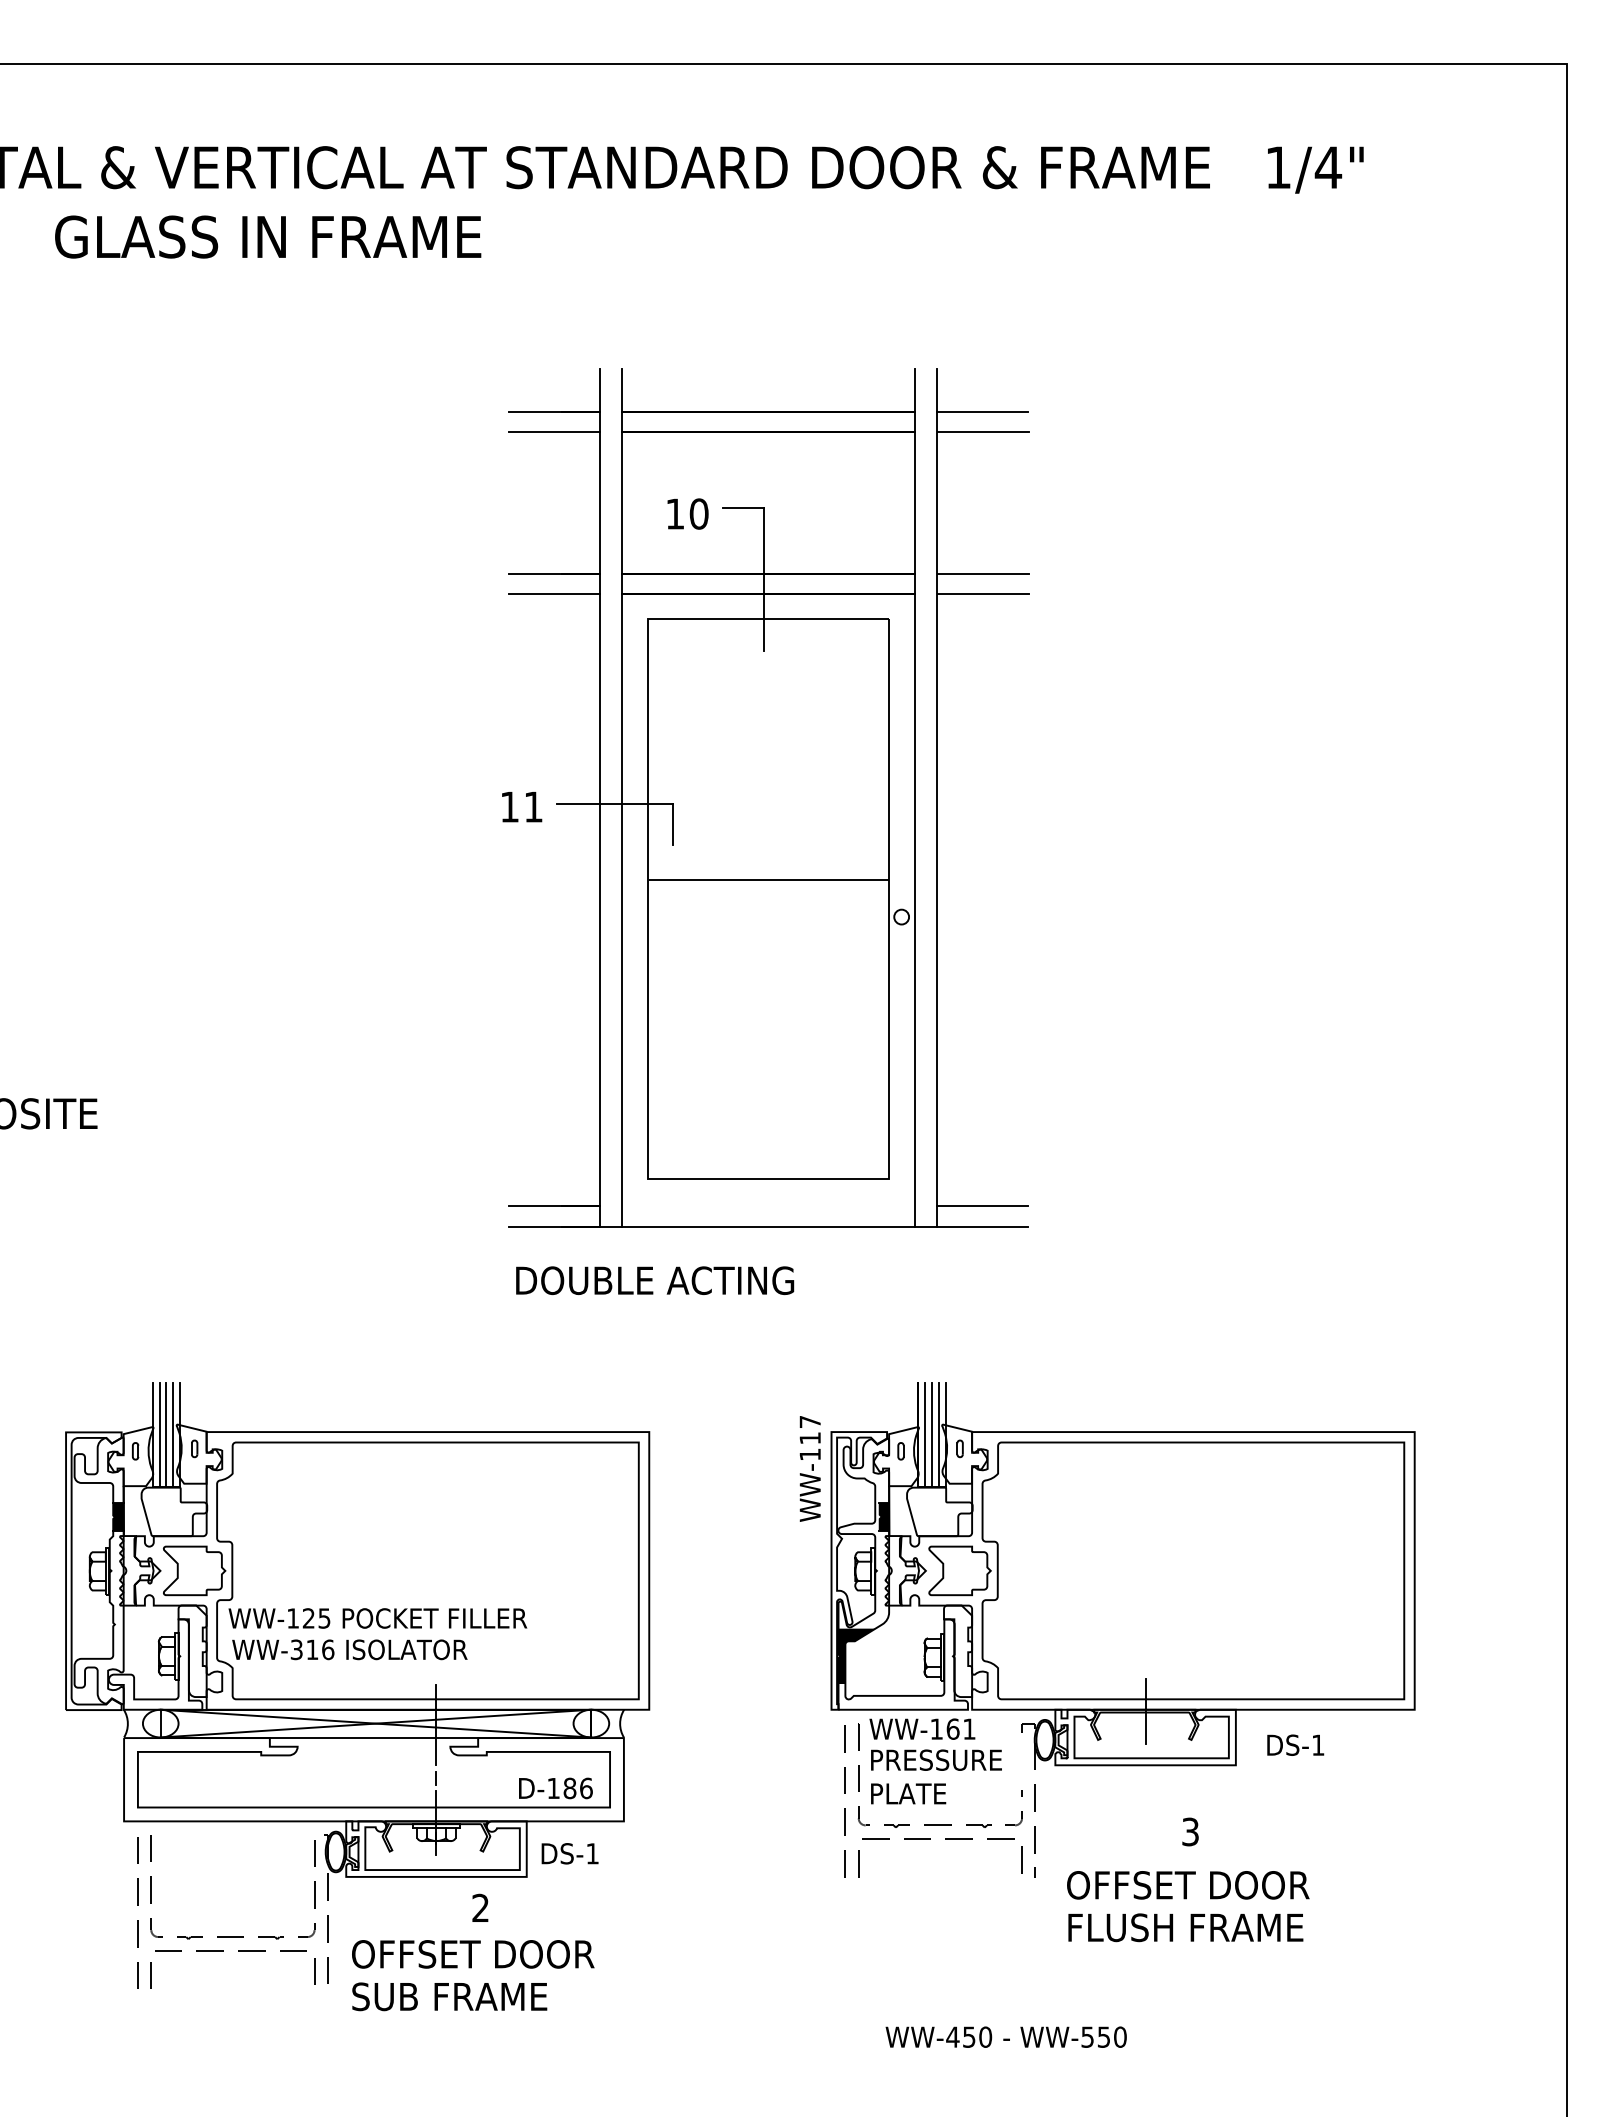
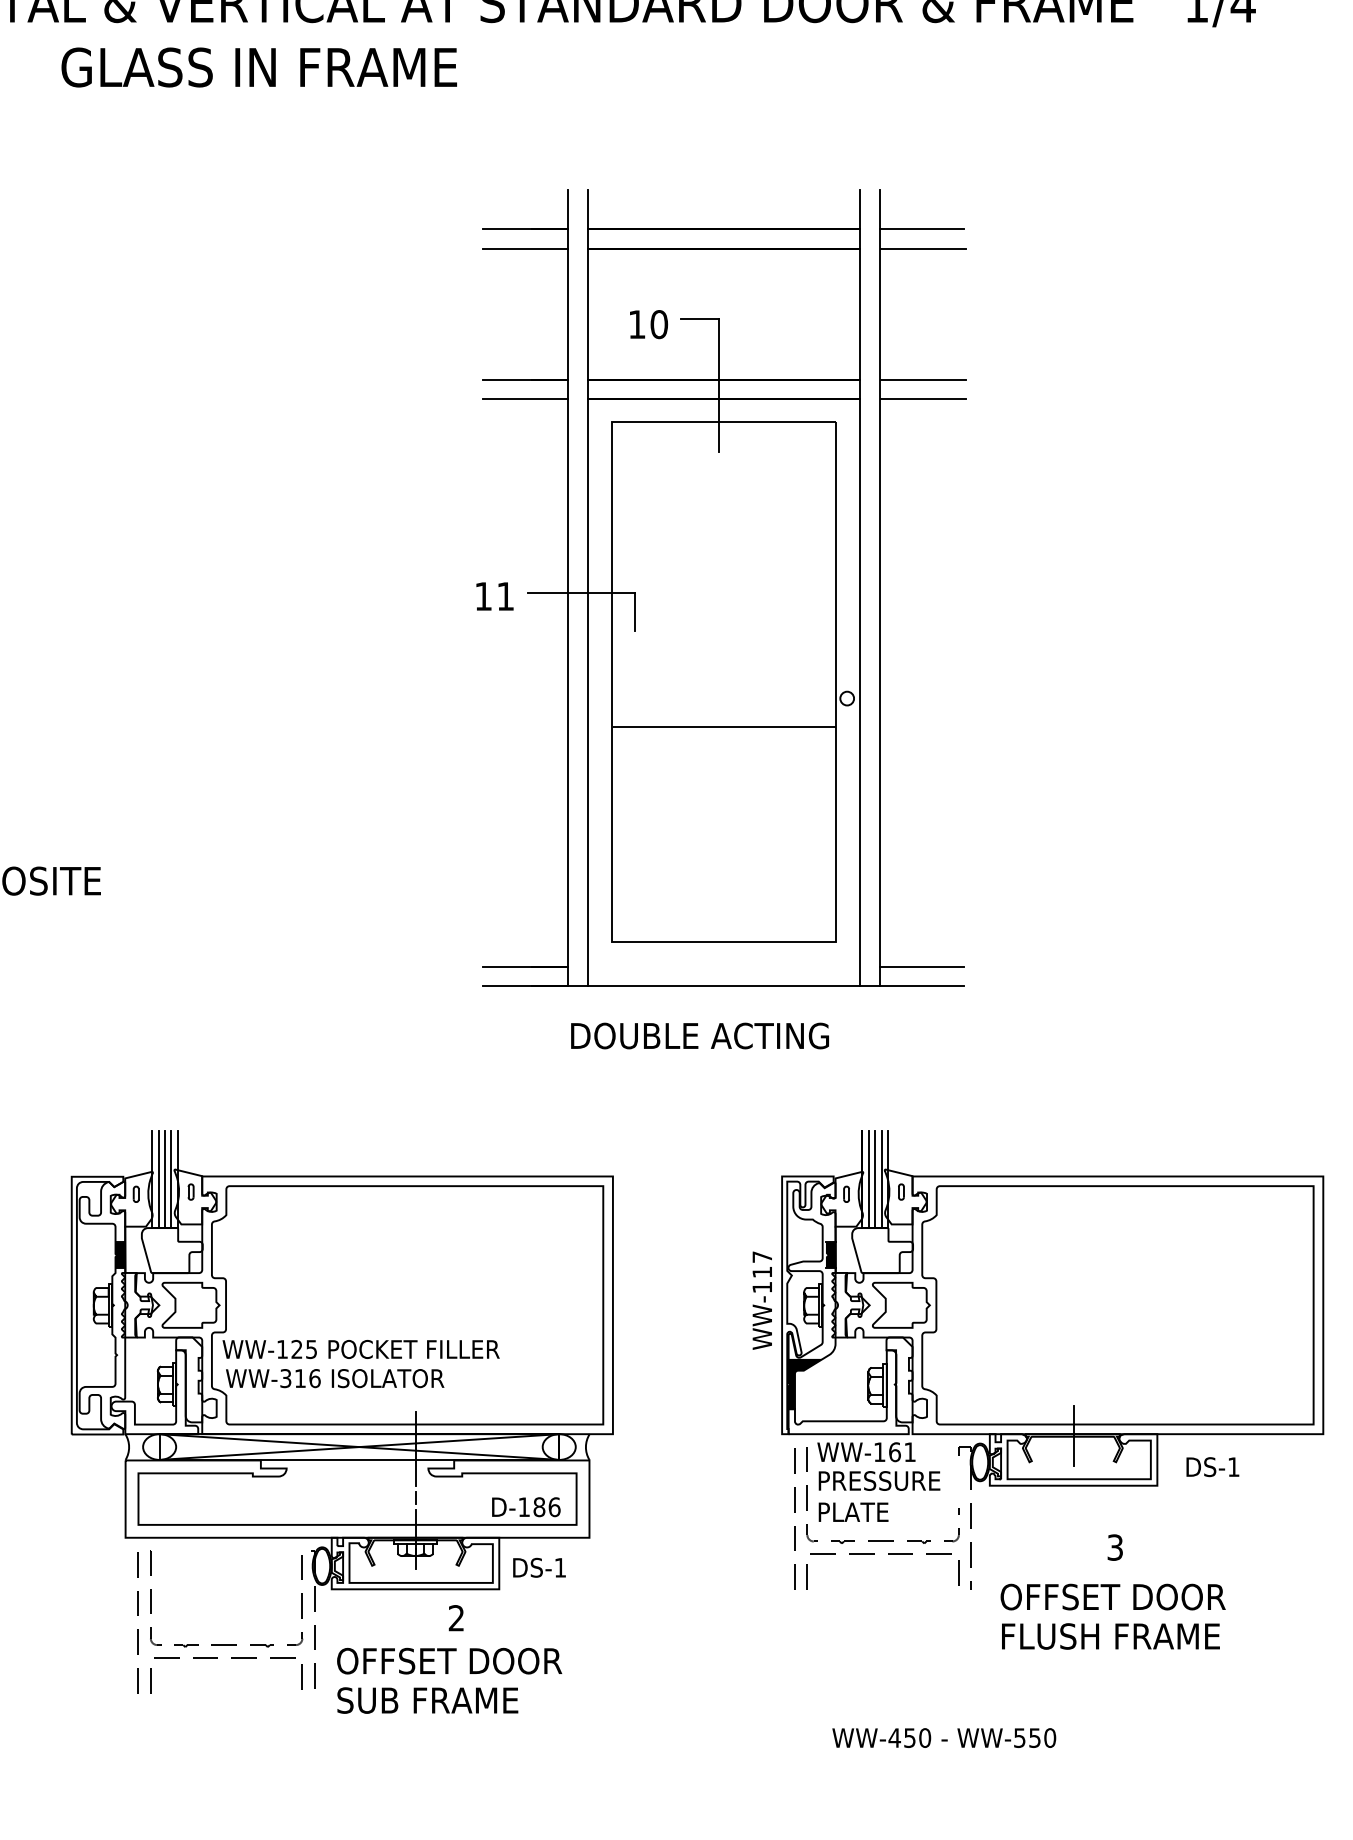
line: (769, 879) -> (724, 726), moved
text: (655, 1280) -> (700, 1035), moved
text: (809, 1468) -> (761, 1300), moved

